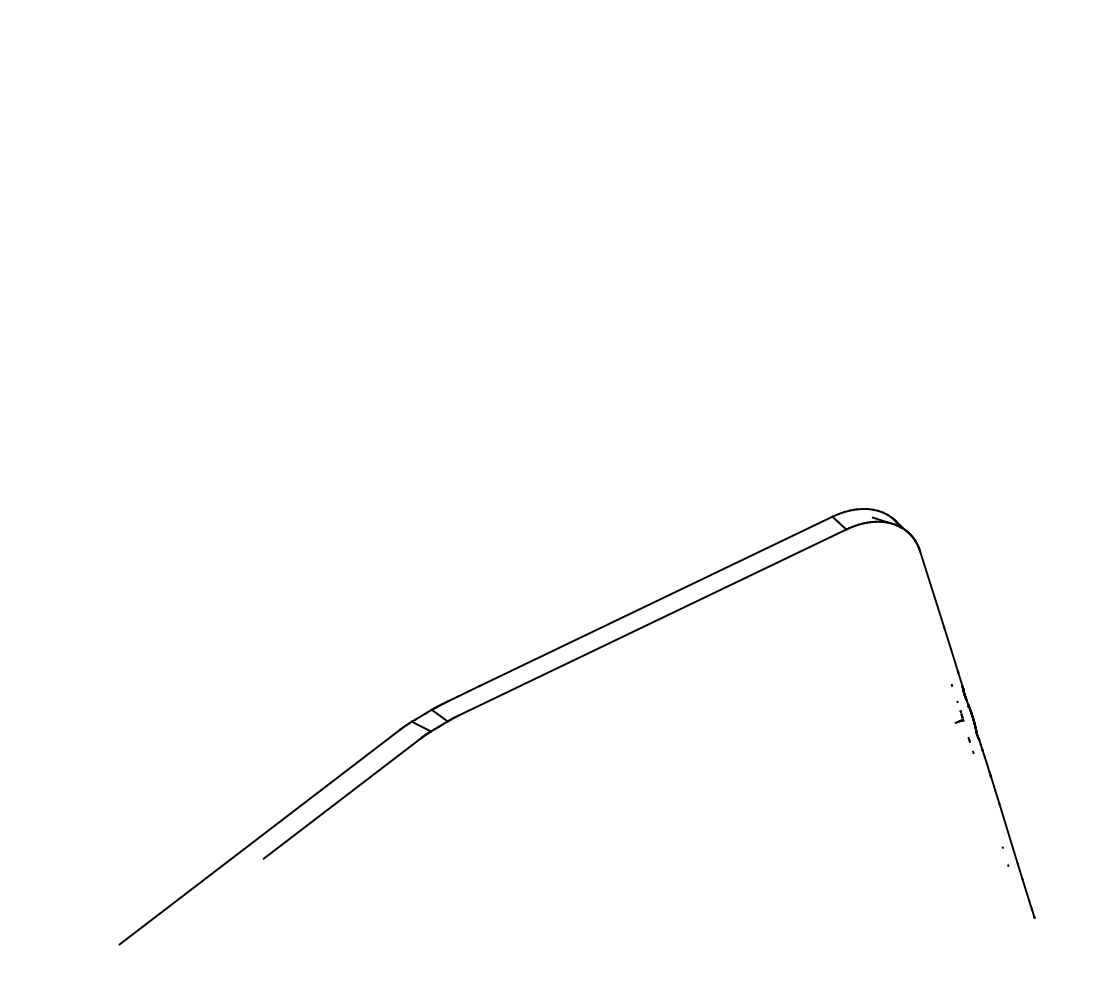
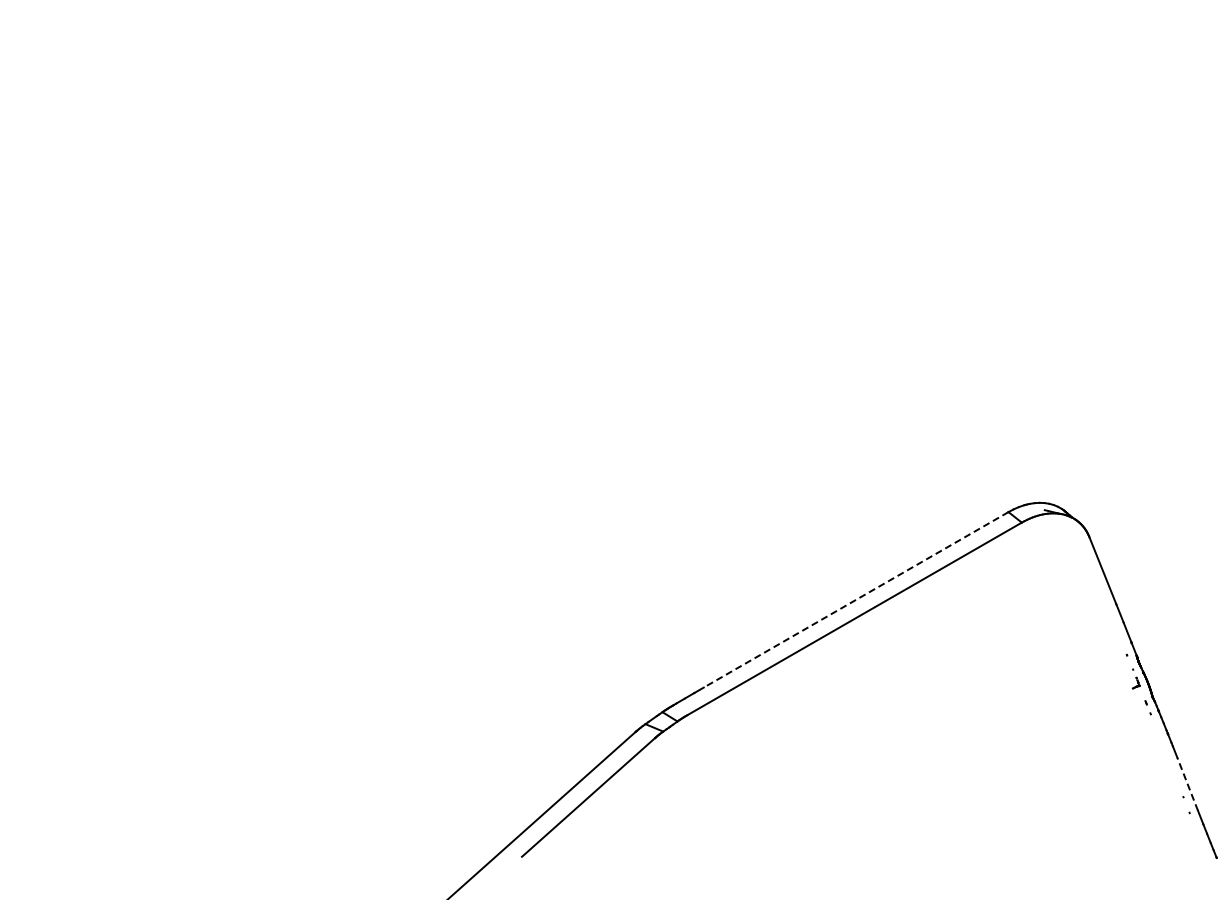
line: (656, 601) -> (856, 599), solid -> dashed
line: (1008, 832) -> (1187, 783), solid -> dashed

